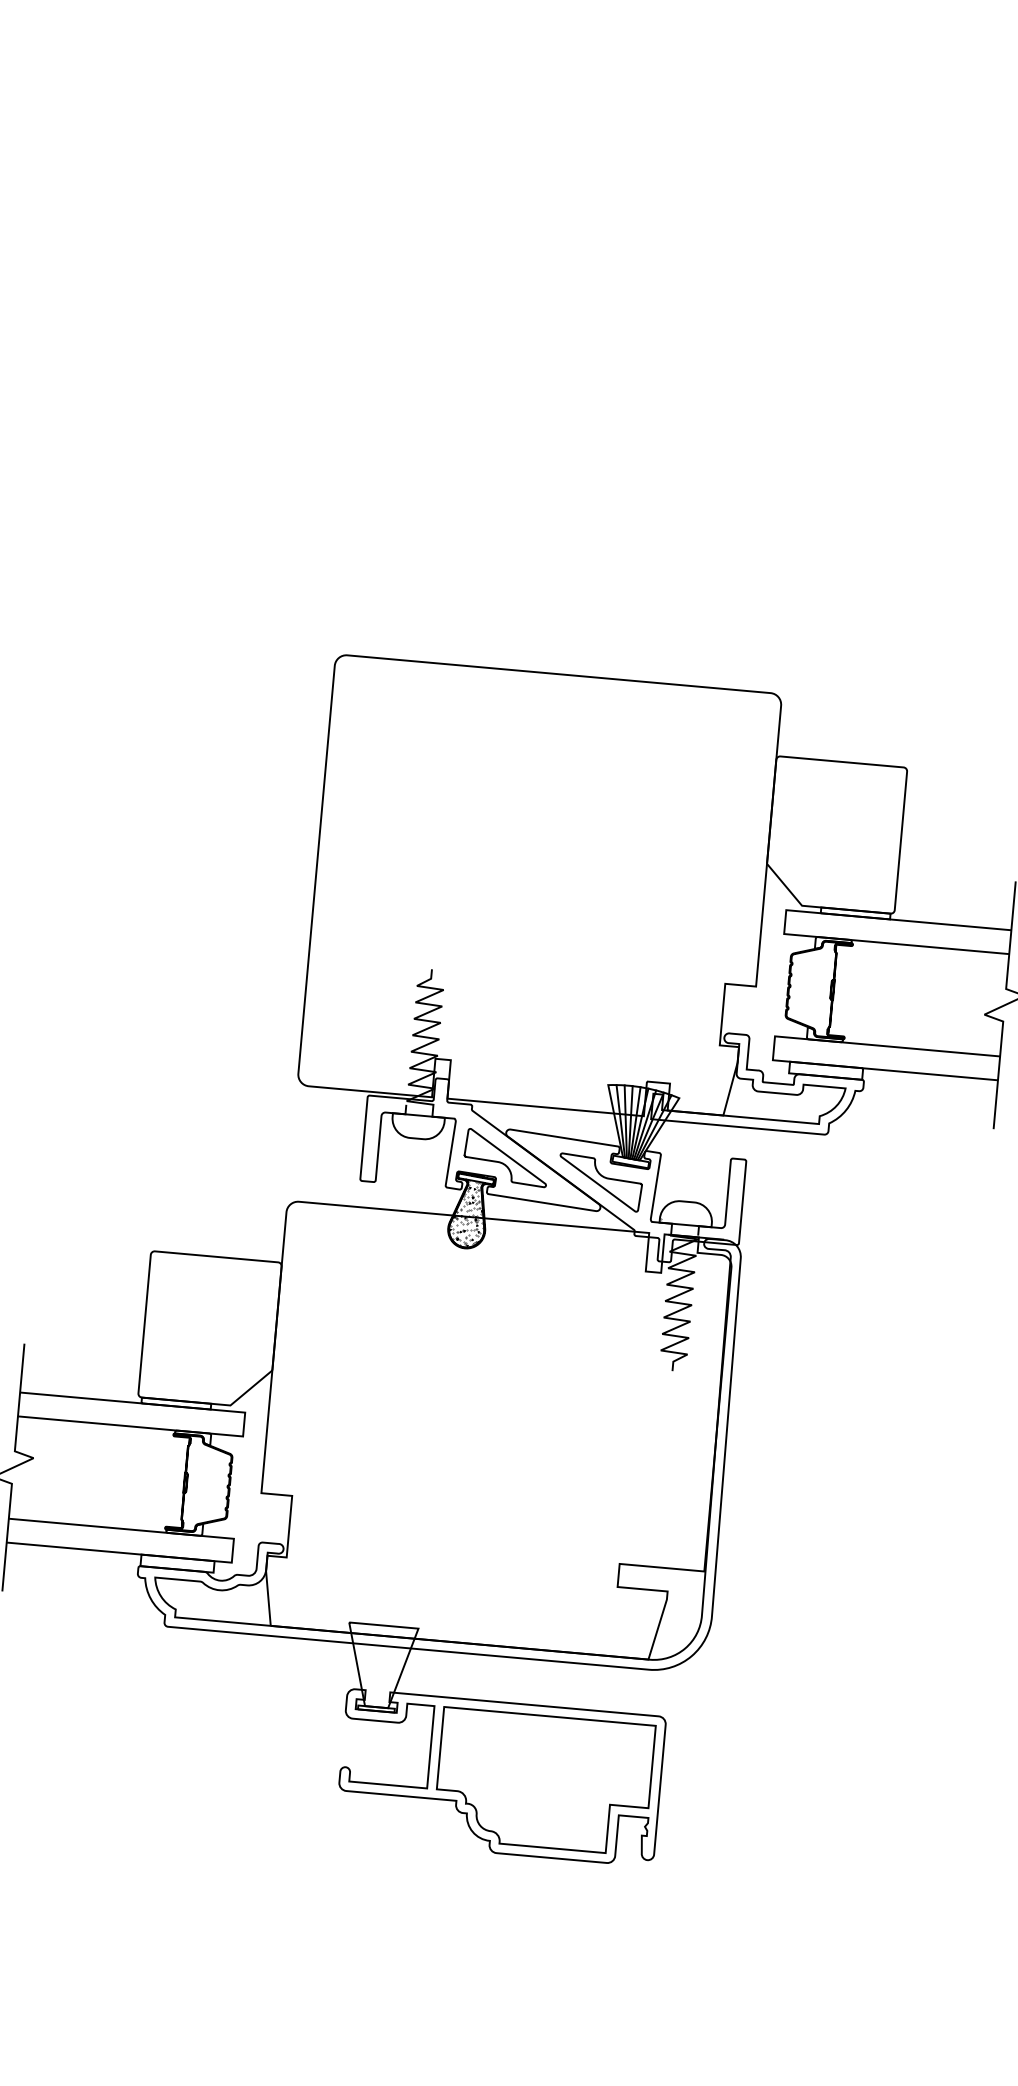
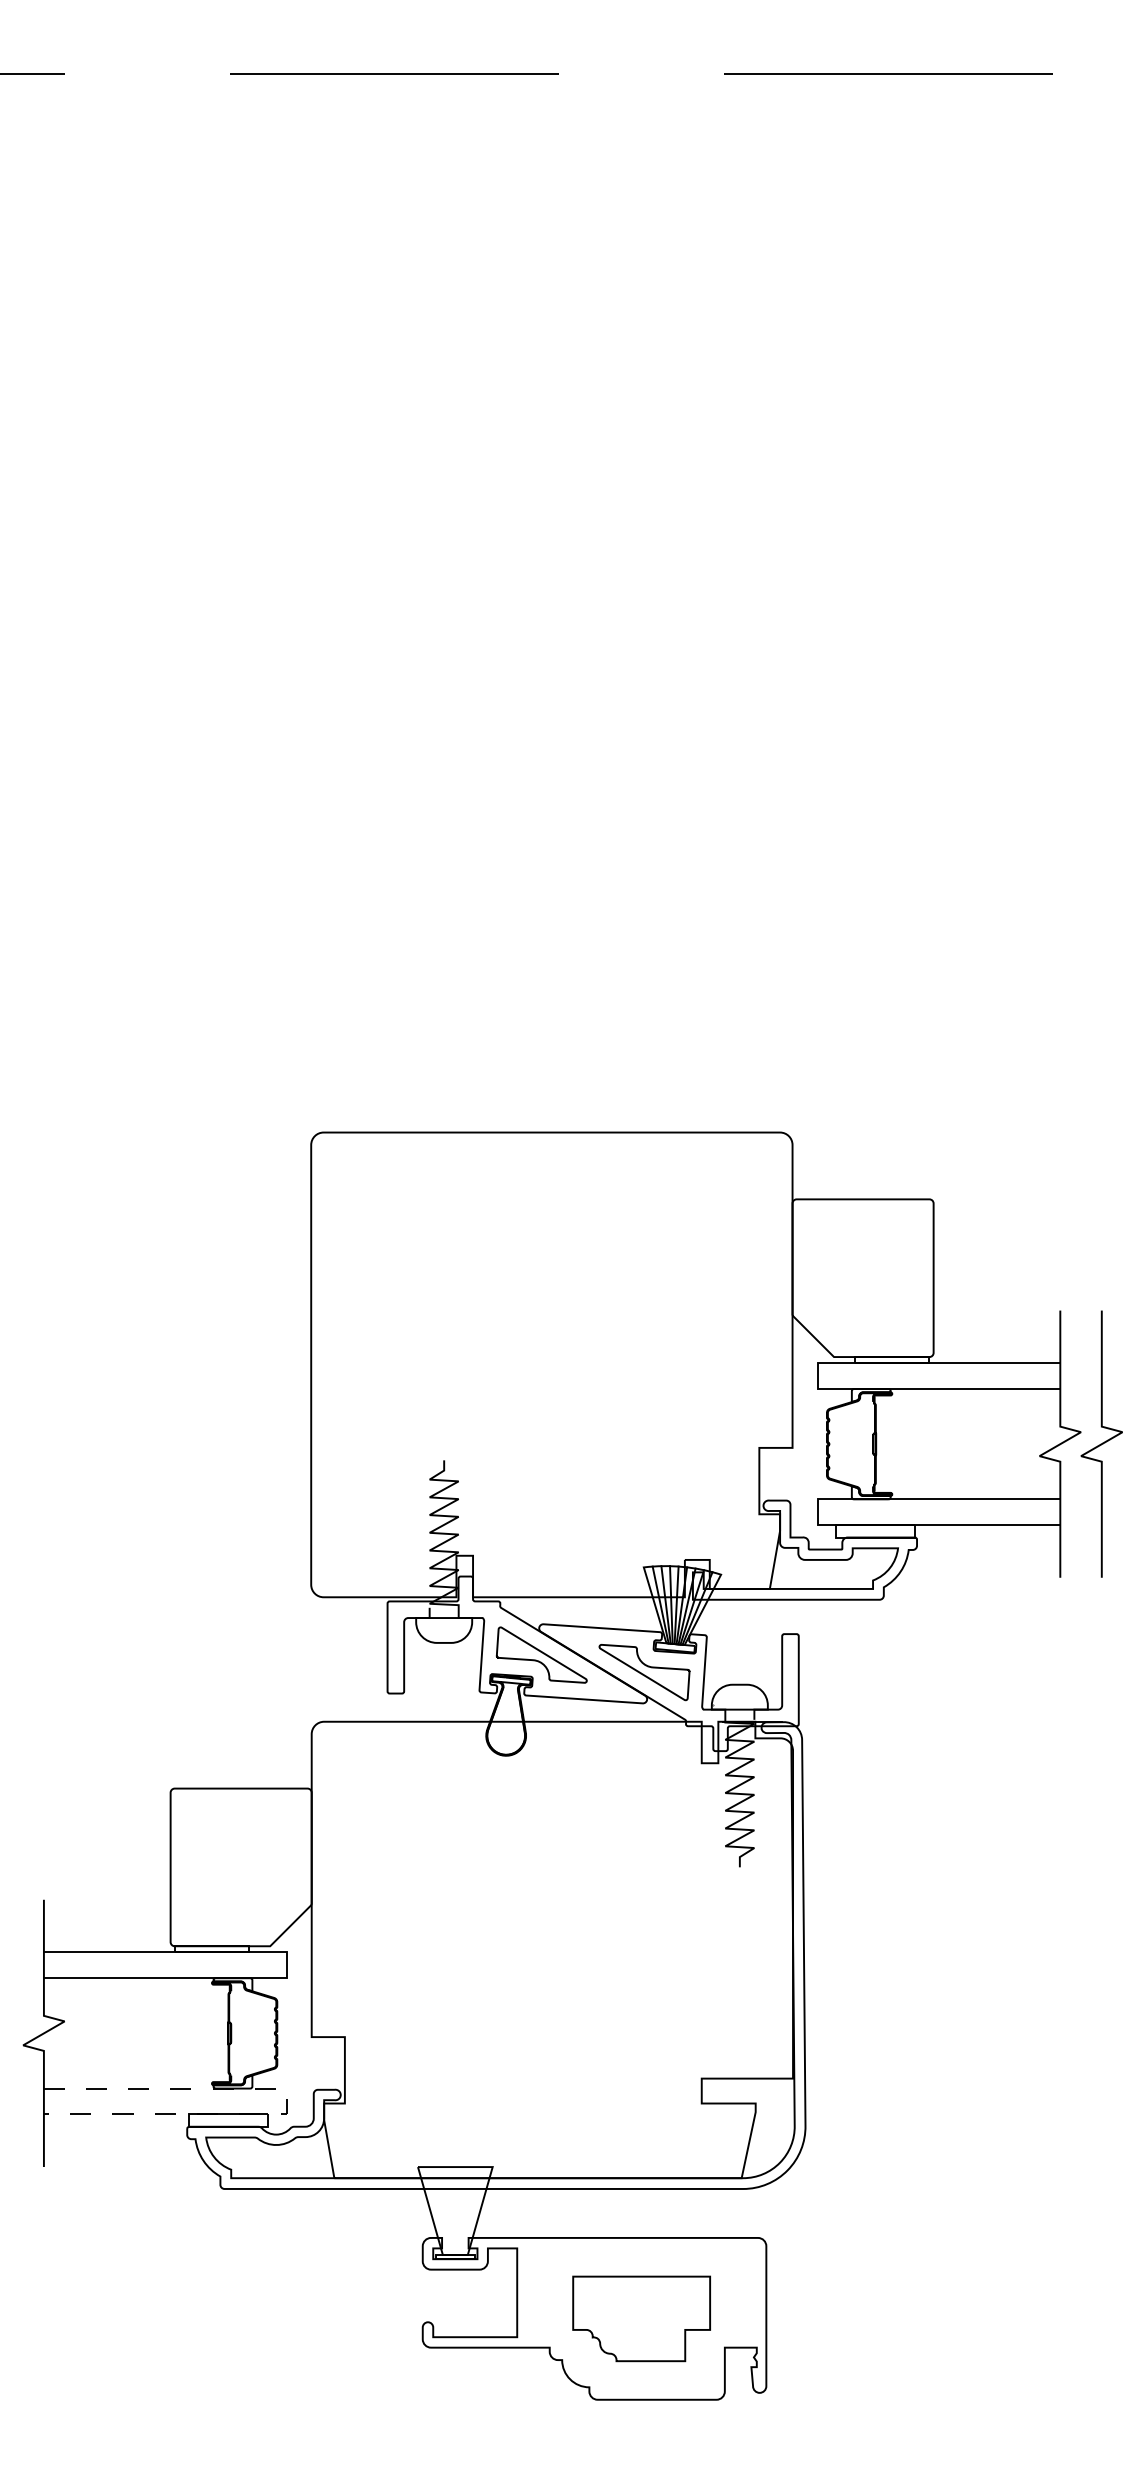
hatch: (467, 1212) -> (505, 1717), removed
line: (232, 1550) -> (286, 2101), solid -> dashed
part: (543, 1781) -> (641, 2318), size x0.6

